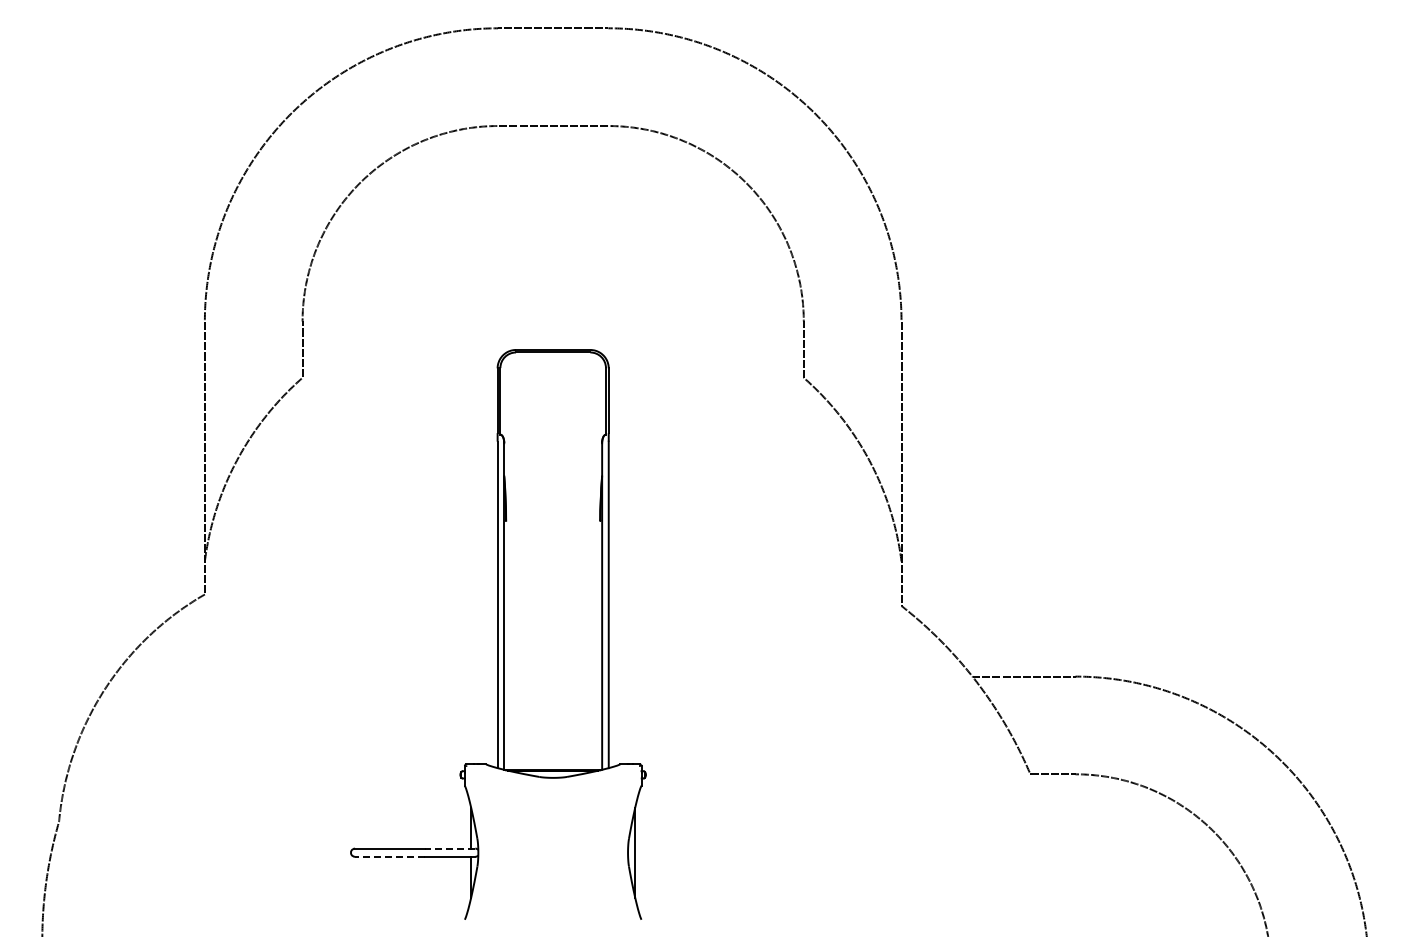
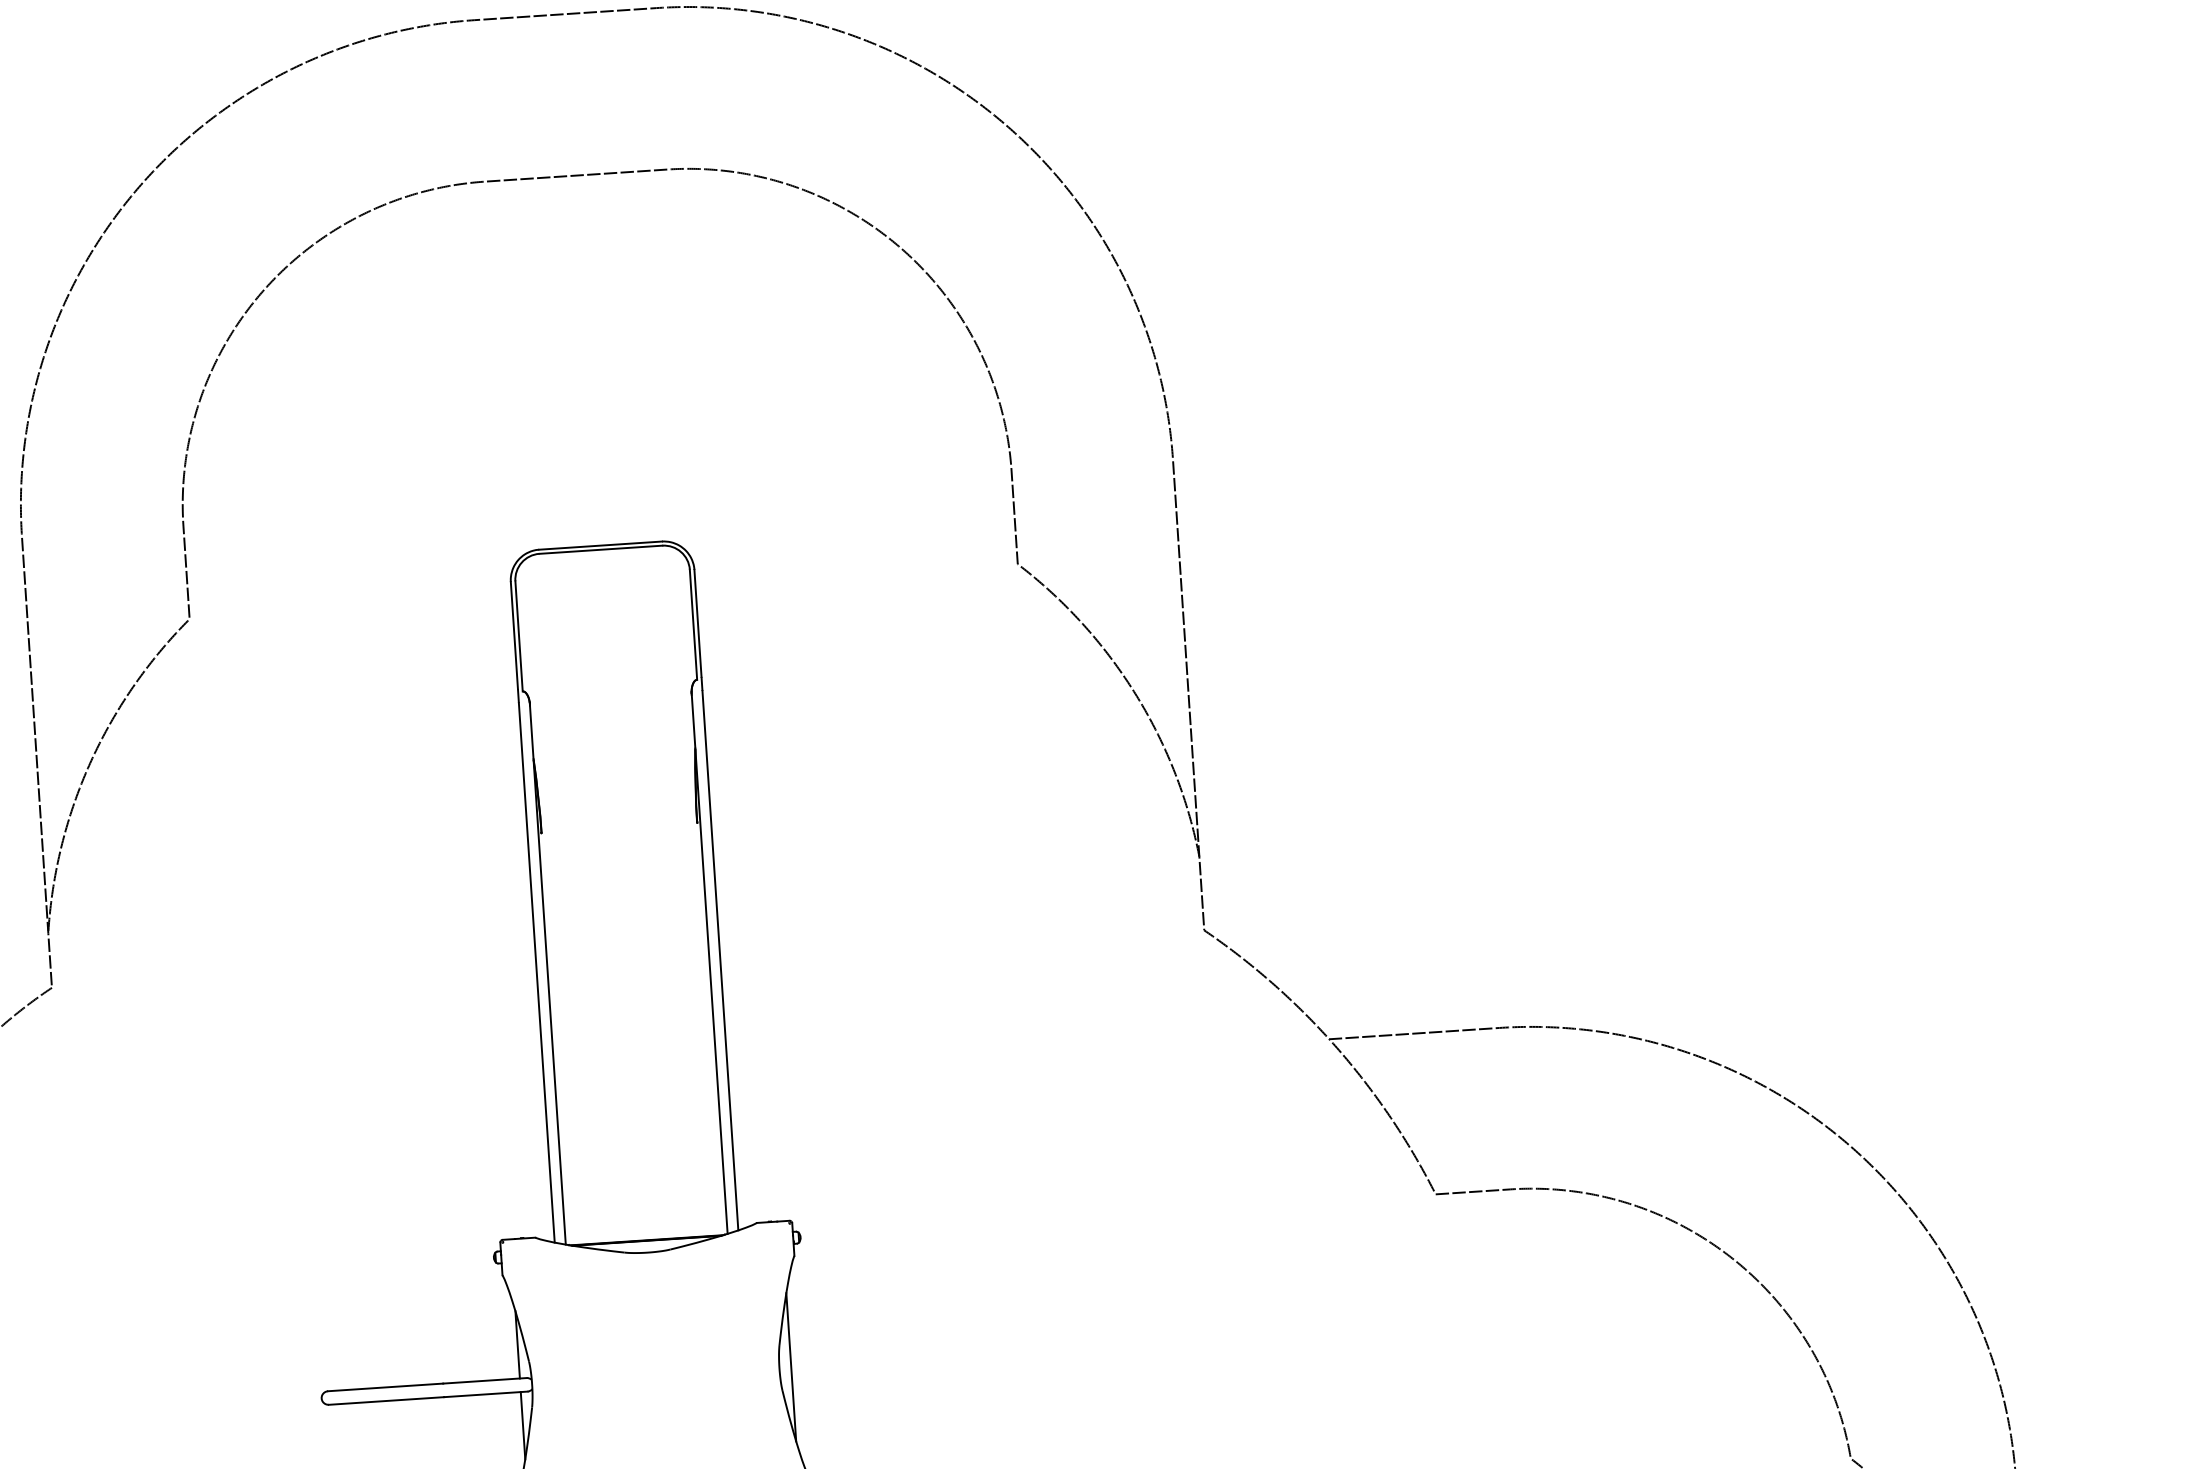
line: (449, 848) -> (484, 1380), dashed -> solid
line: (389, 856) -> (385, 1400), dashed -> solid

